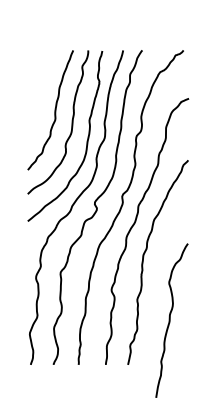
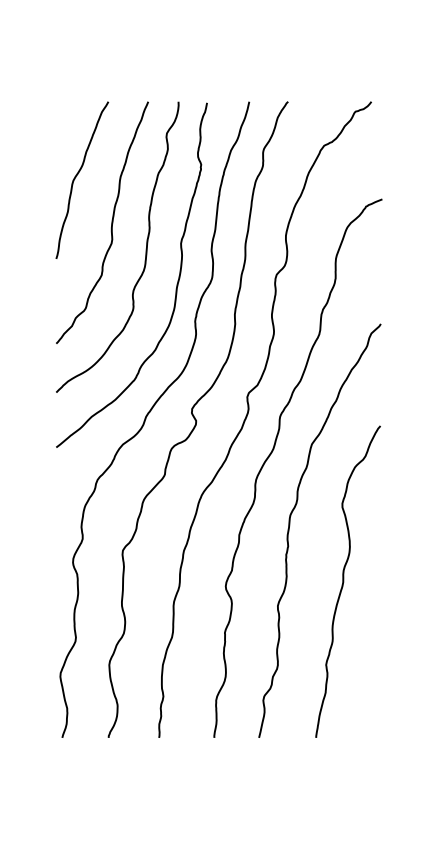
curve: (38, 87) -> (77, 176), added
curve: (170, 320) -> (344, 581), moved

